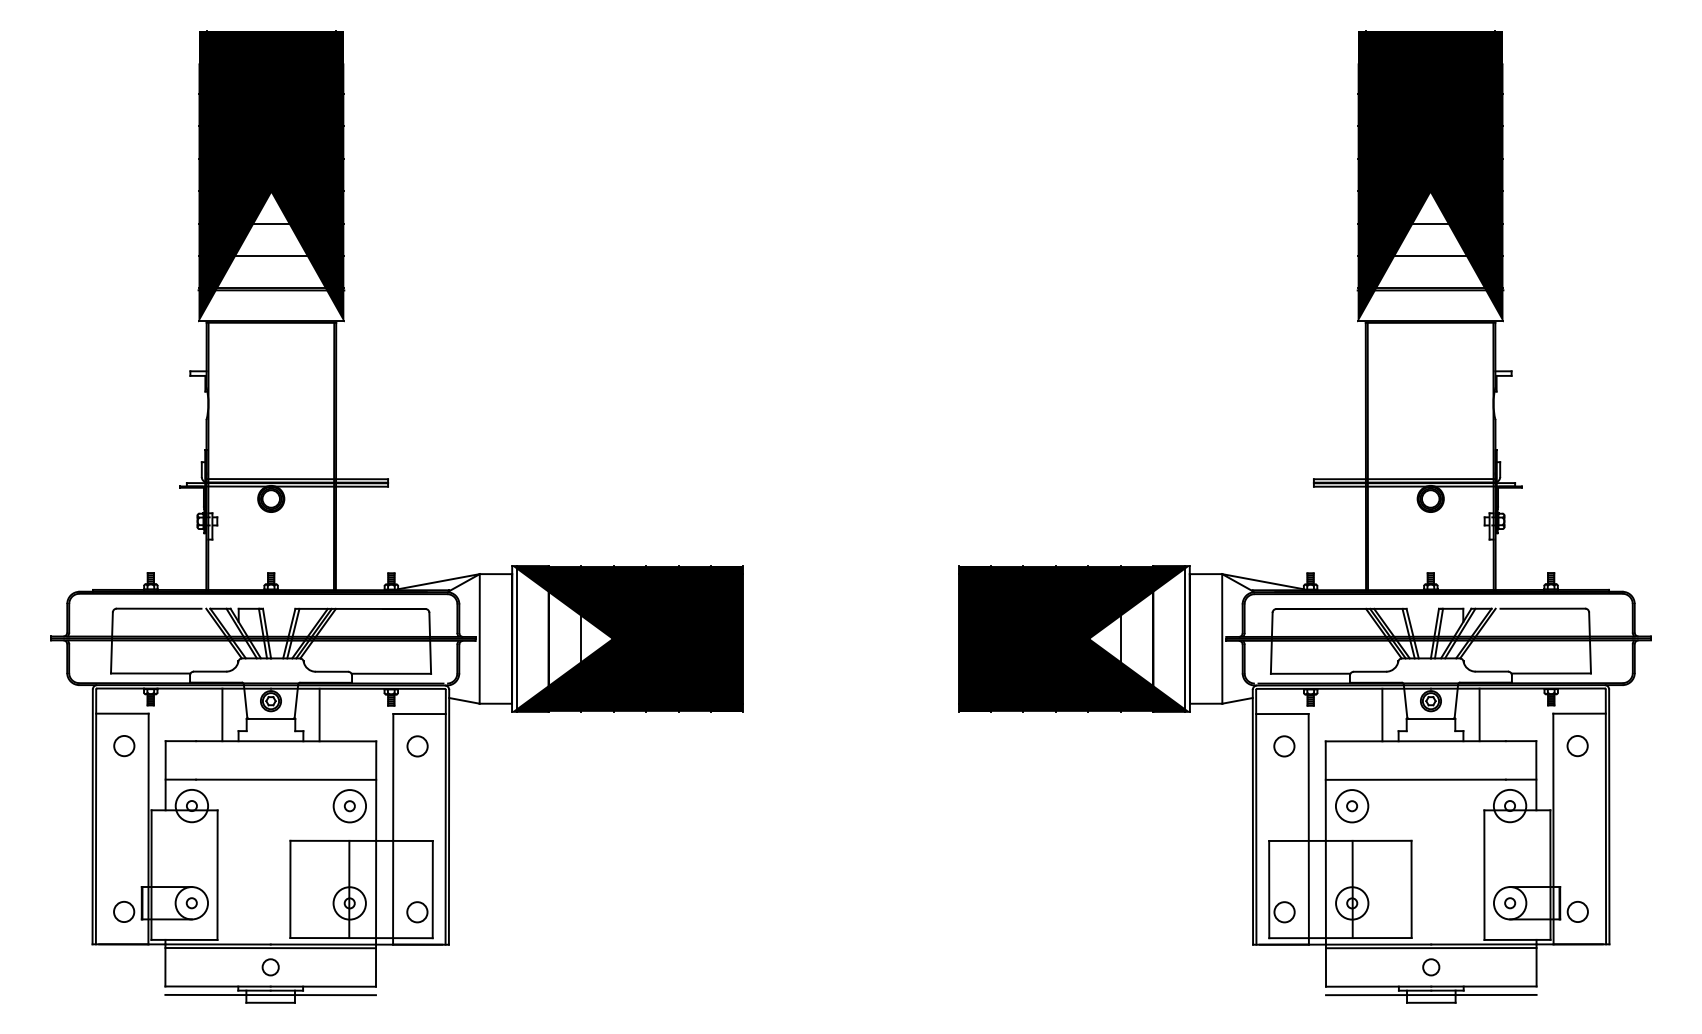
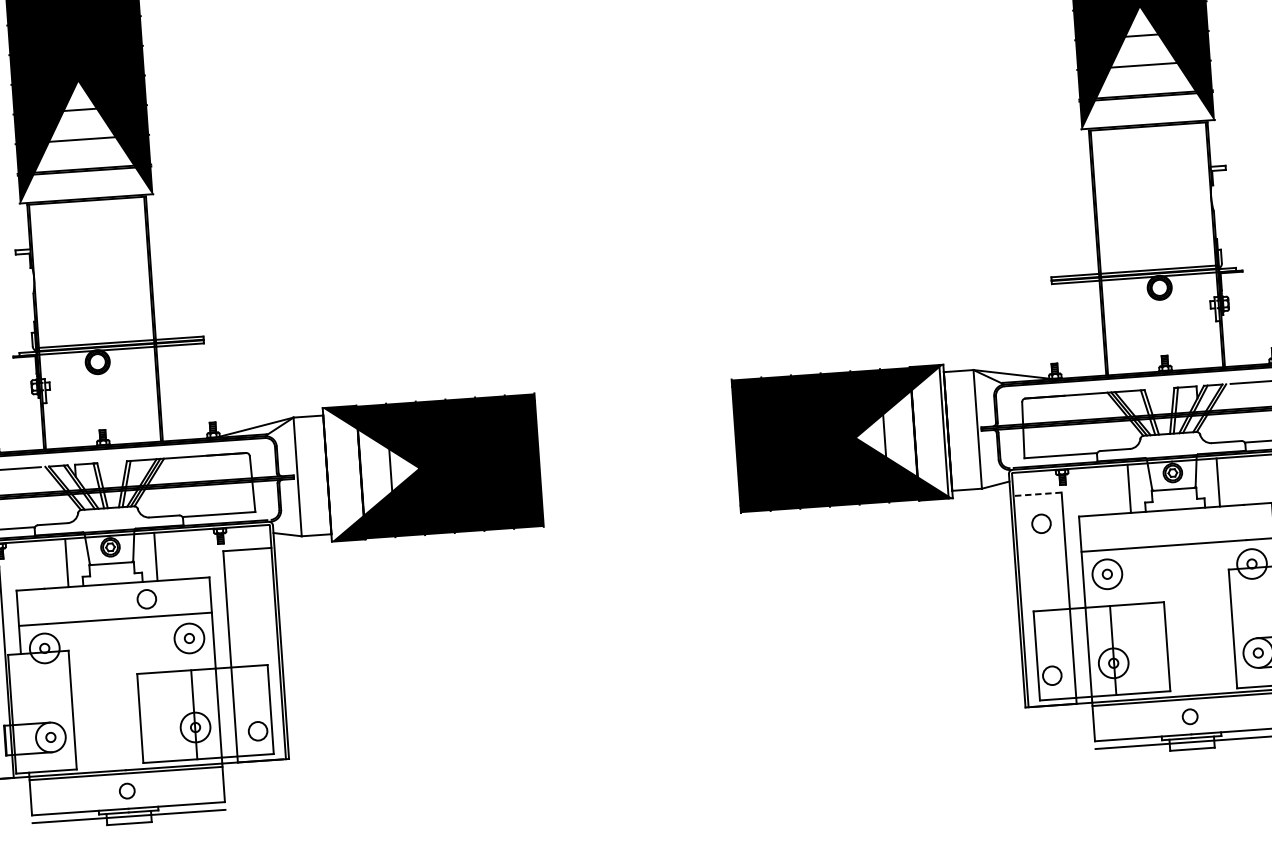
line: (516, 638) -> (331, 474), removed
line: (1281, 714) -> (1036, 494), solid -> dashed
circle: (417, 746) -> (146, 599), moved

